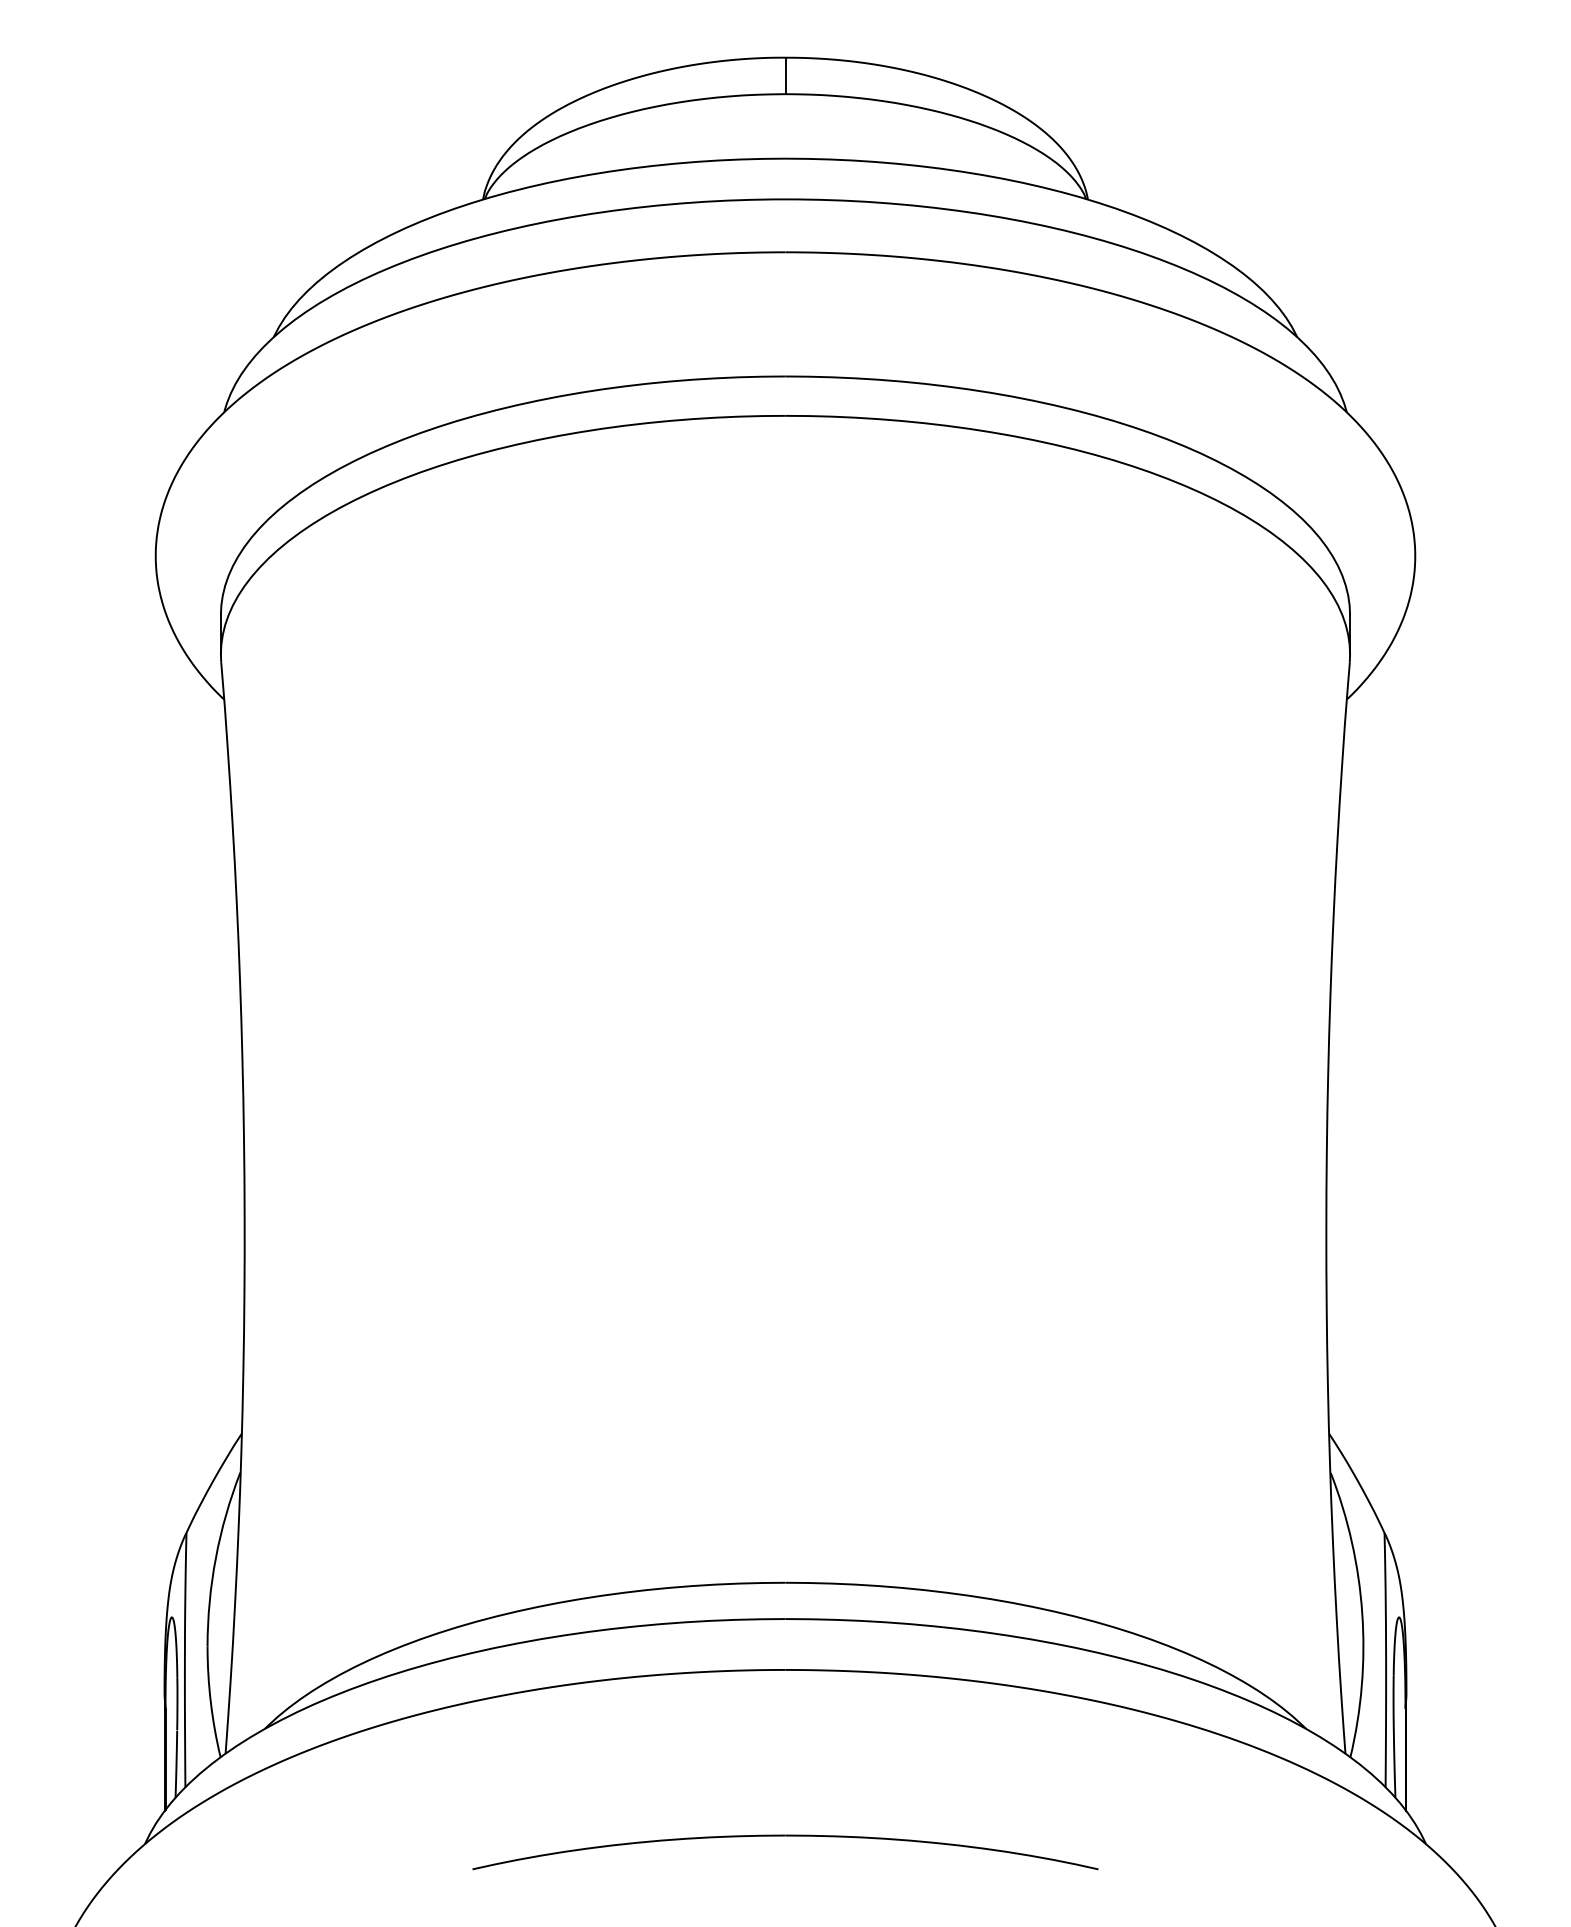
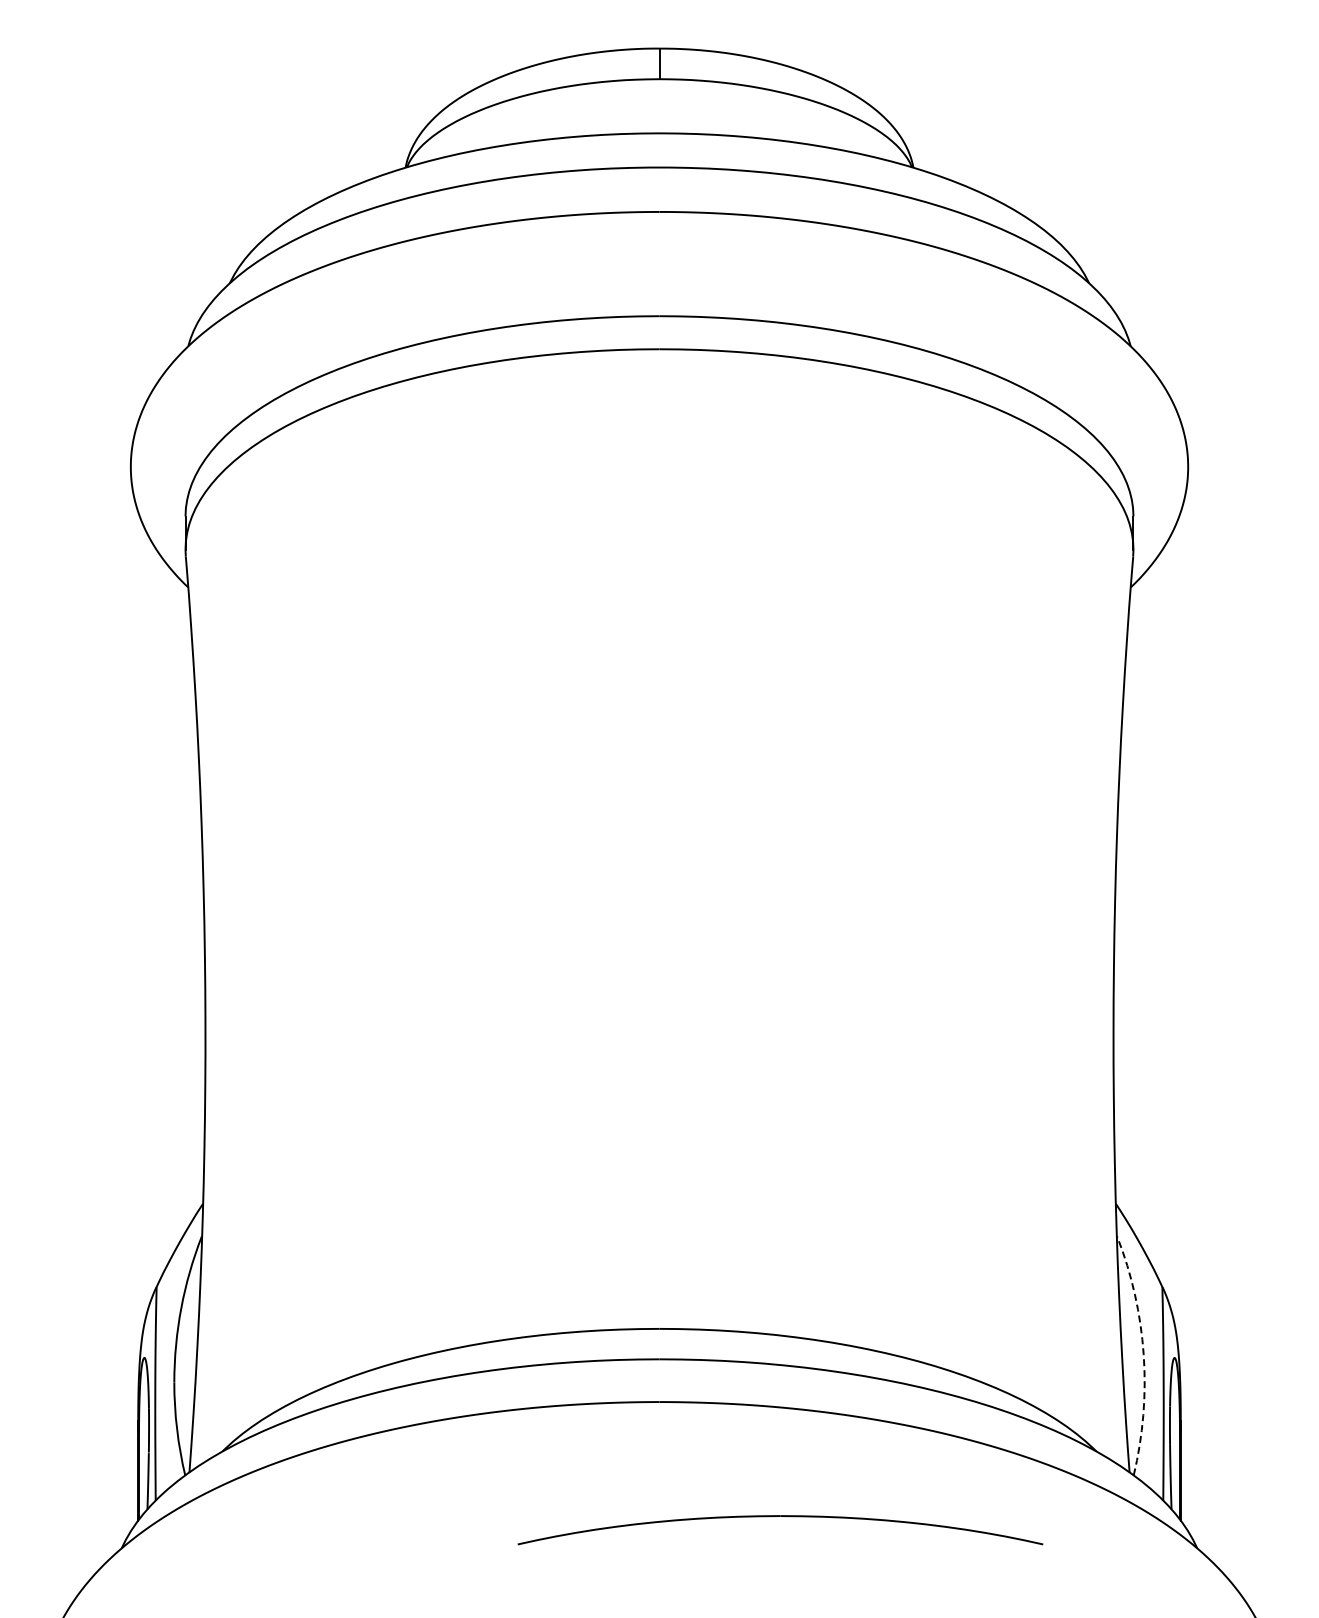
arc: (1362, 1613) -> (1143, 1354), solid -> dashed
part: (785, 1836) -> (780, 1516), moved

